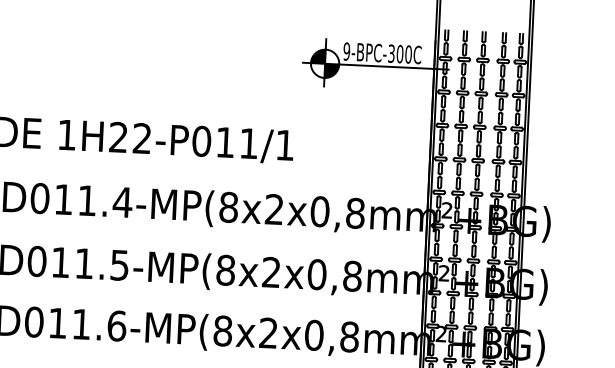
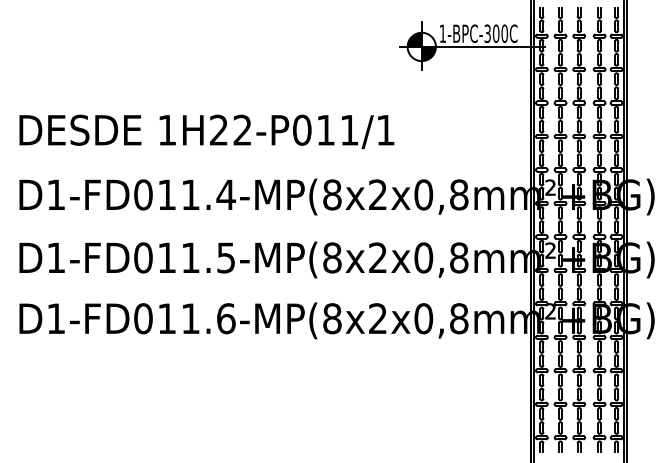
text: (346, 51) -> (442, 33), 9-BPC-300C -> 1-BPC-300C

